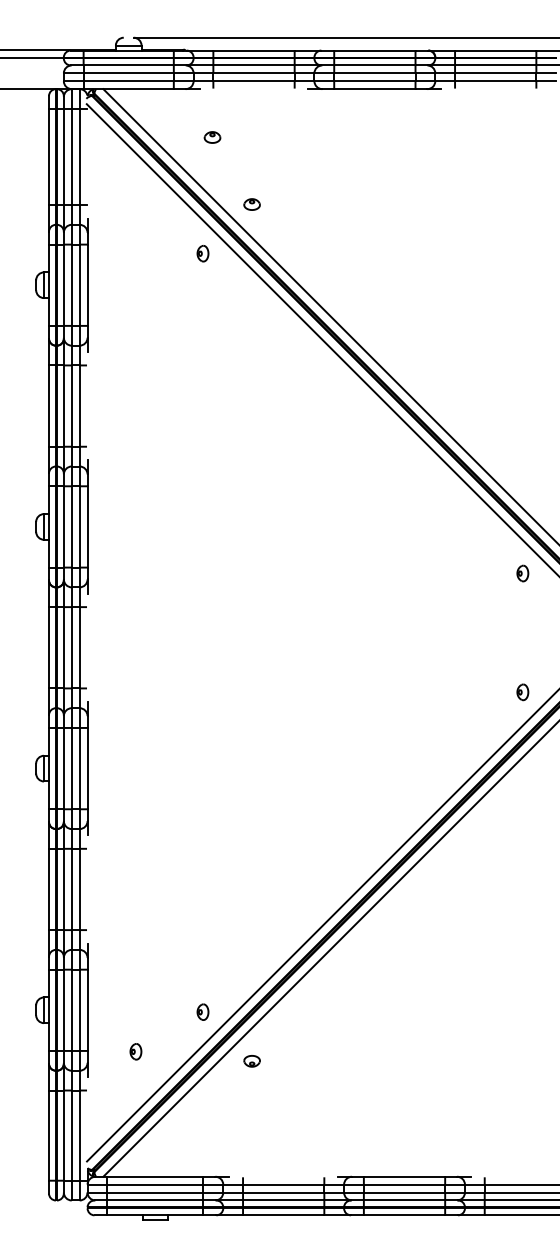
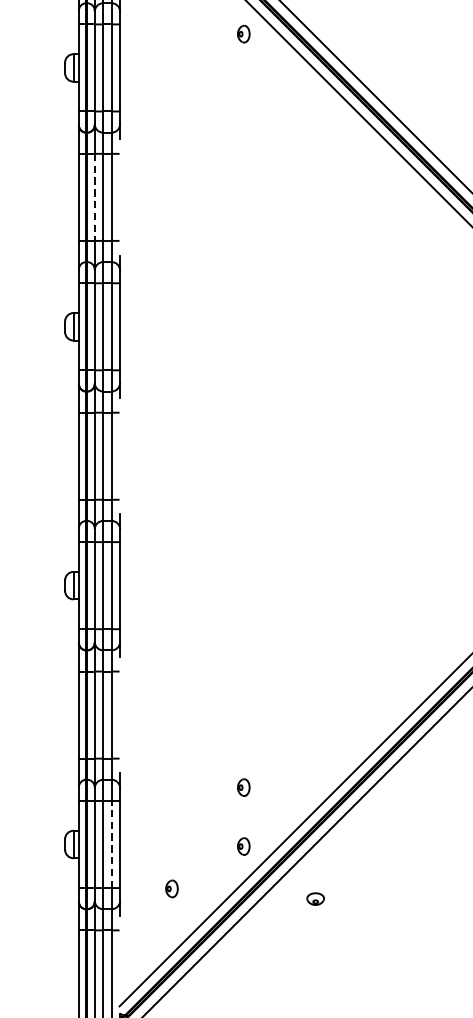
line: (63, 406) -> (94, 197), solid -> dashed
part: (202, 956) -> (243, 786), added
line: (79, 1010) -> (111, 844), solid -> dashed
part: (251, 1061) -> (314, 899), moved

